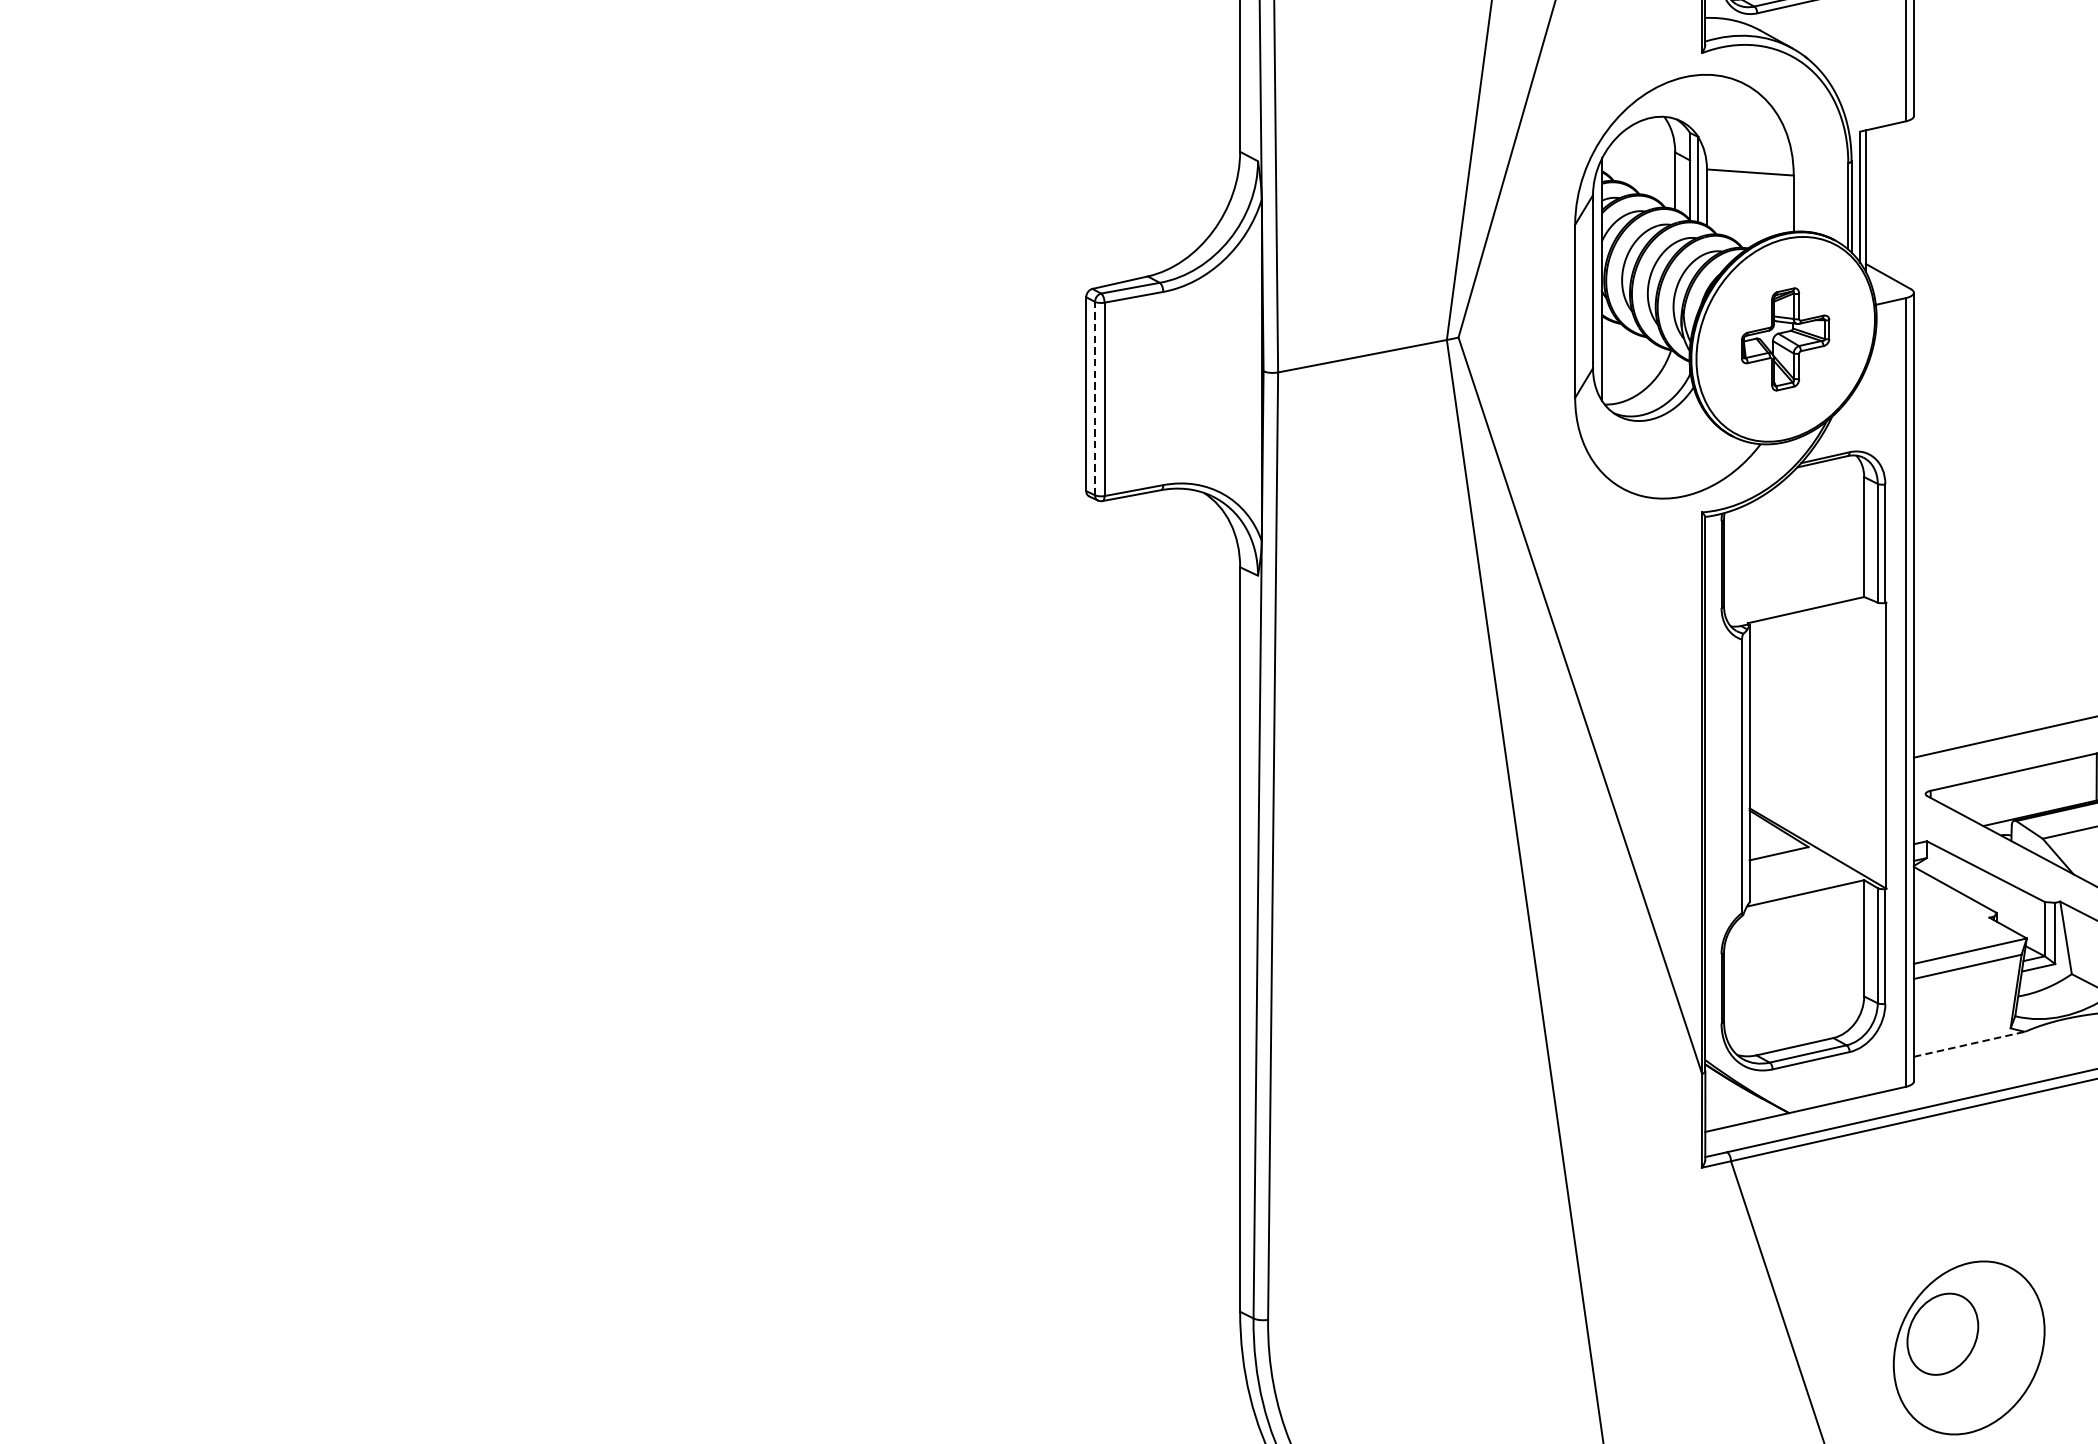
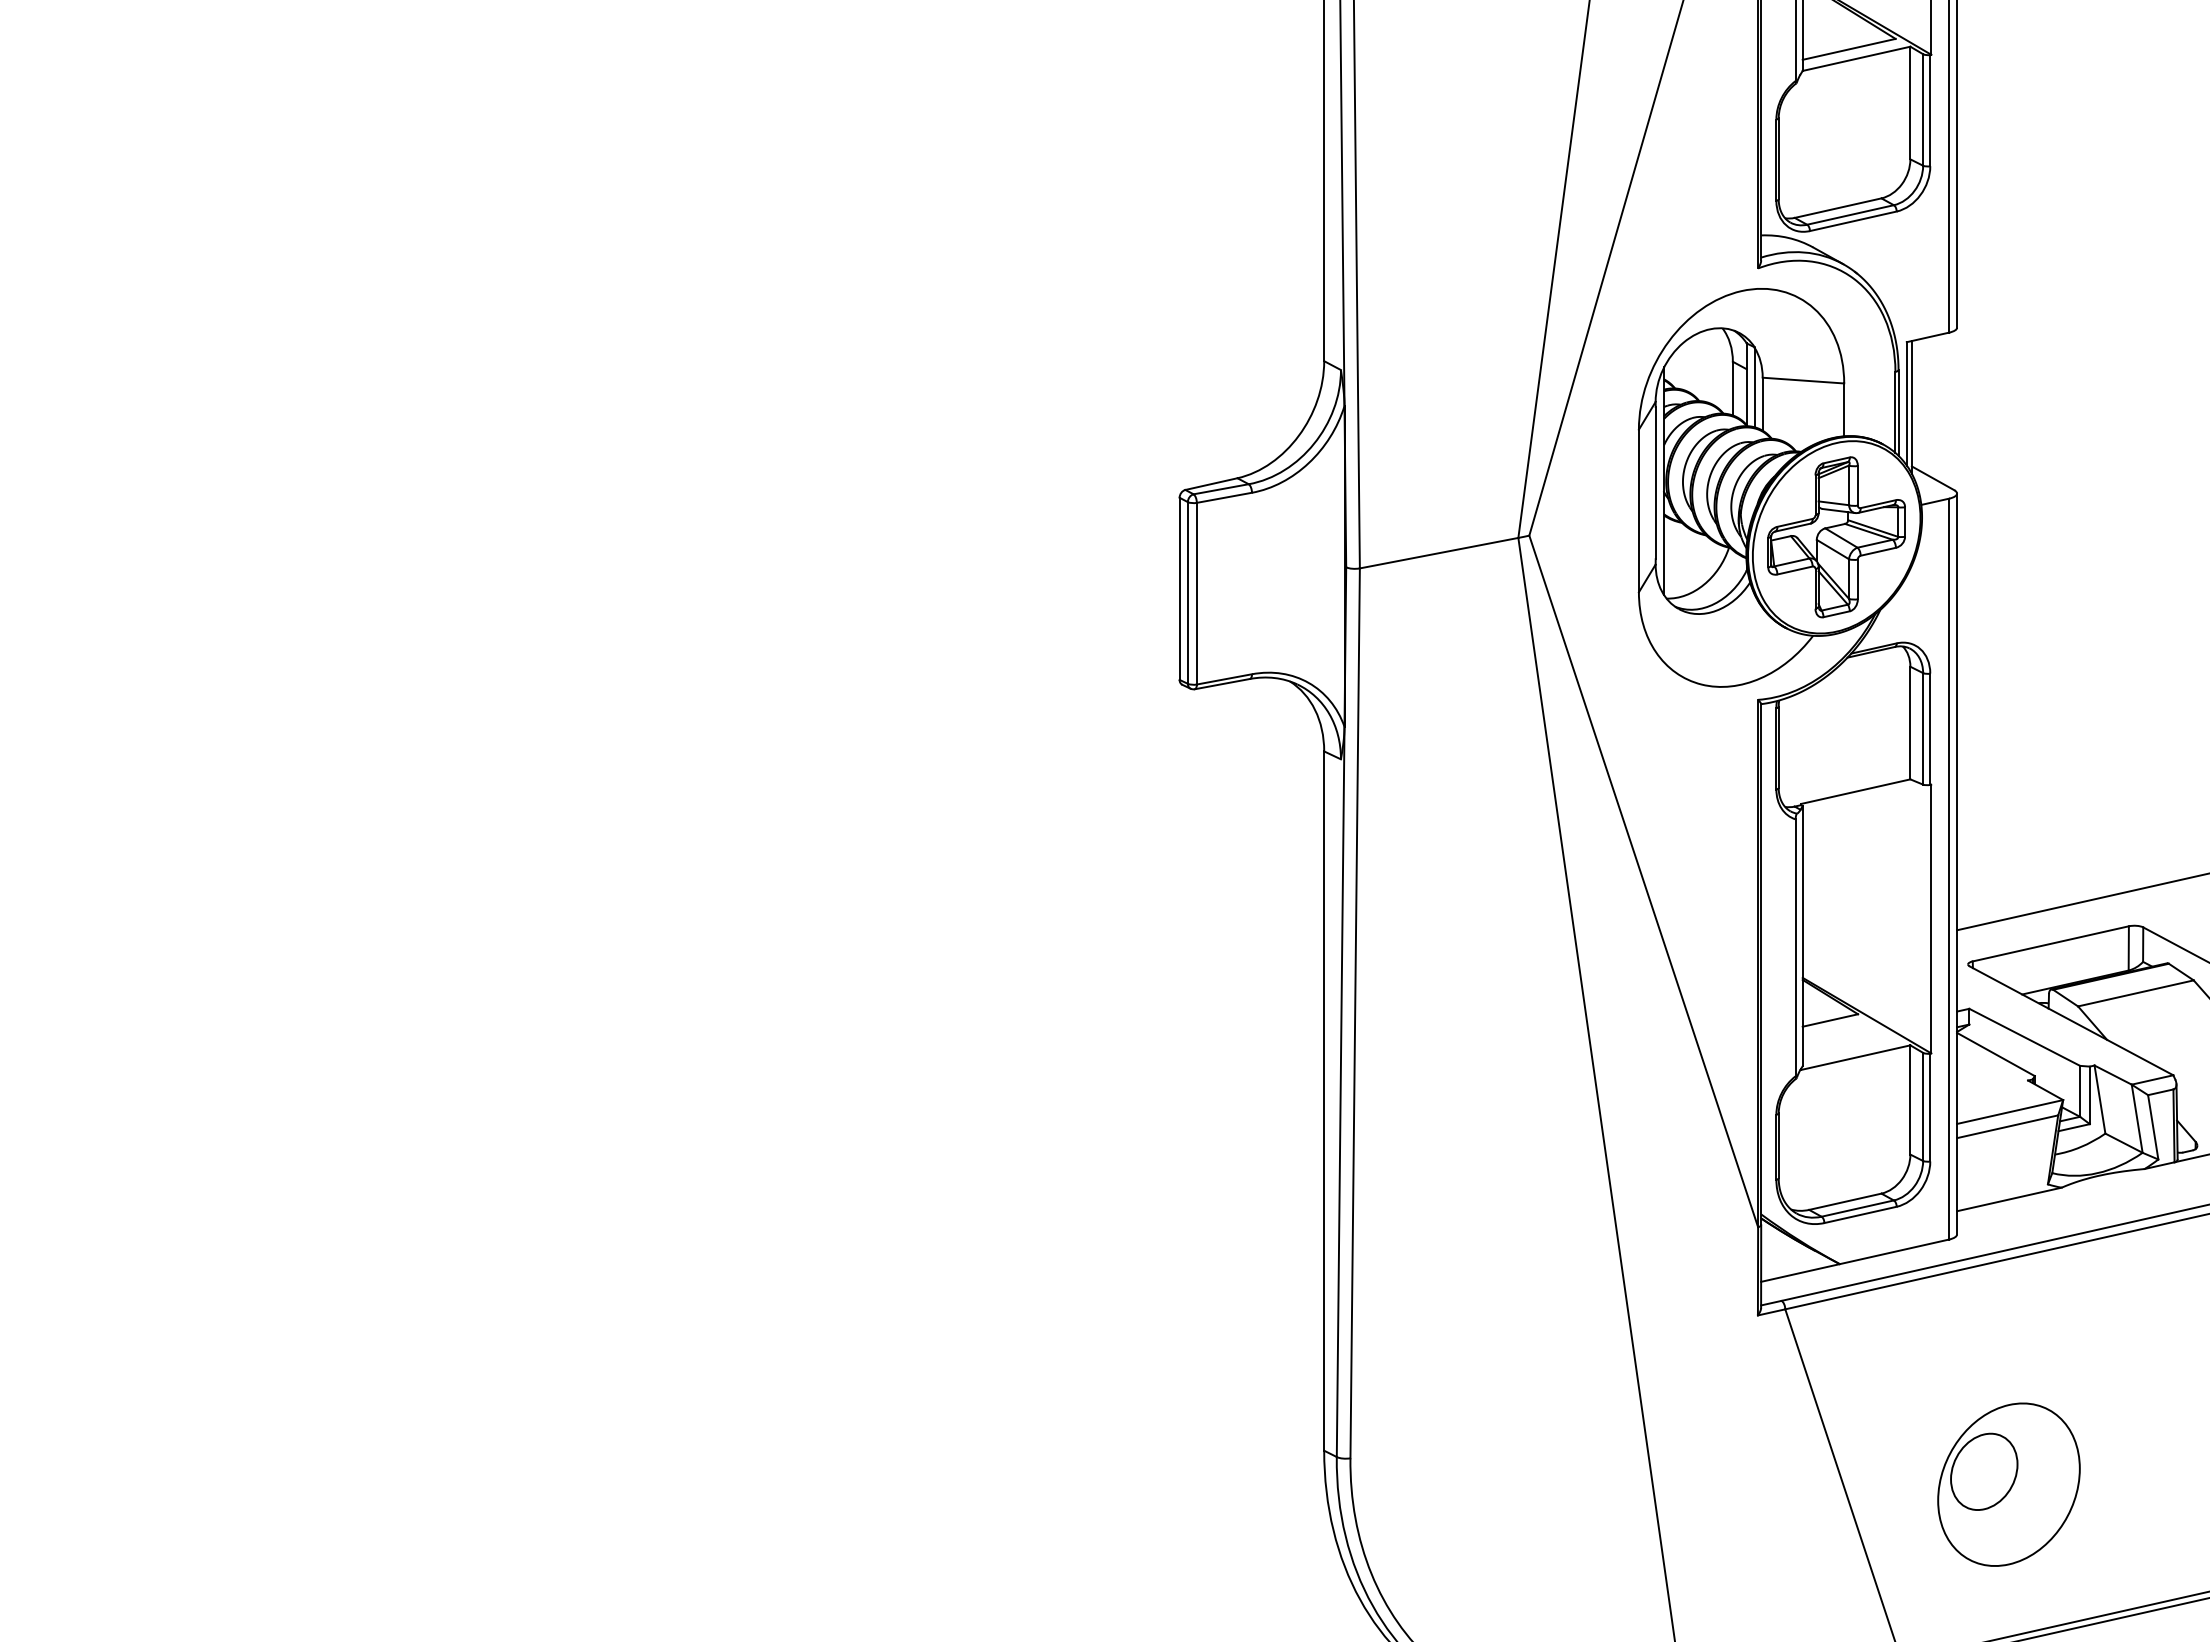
part: (1785, 339) -> (1836, 537), size x1.67
line: (1094, 398) -> (1187, 592), dashed -> solid
line: (1969, 1044) -> (2009, 1199), dashed -> solid

